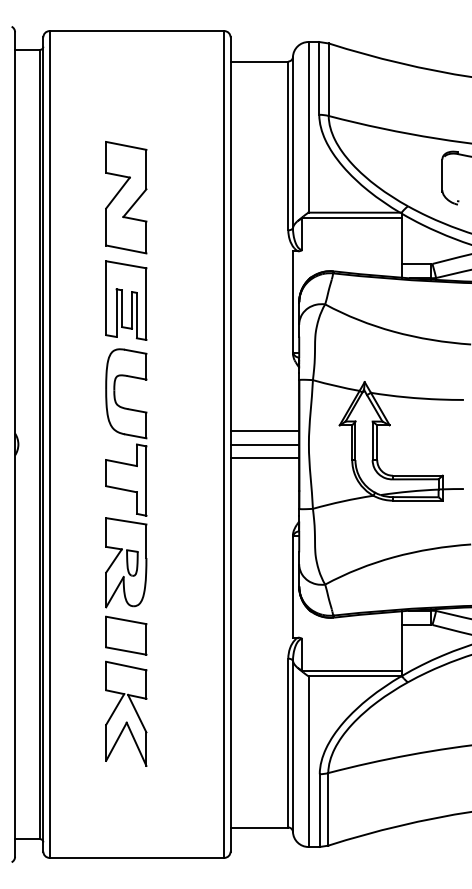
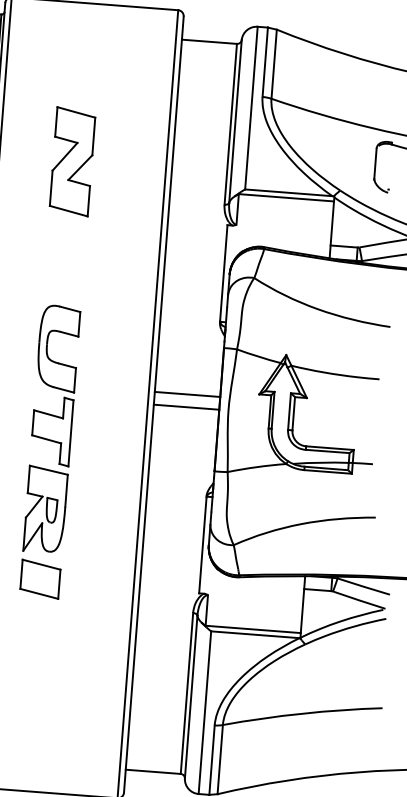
part: (126, 300) -> (65, 259), removed
line: (264, 457) -> (185, 419), removed
part: (126, 713) -> (34, 653), removed

